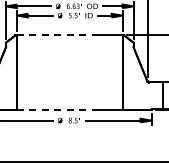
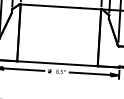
line: (56, 35) -> (50, 6), dashed -> solid
line: (56, 110) -> (47, 63), dashed -> solid

